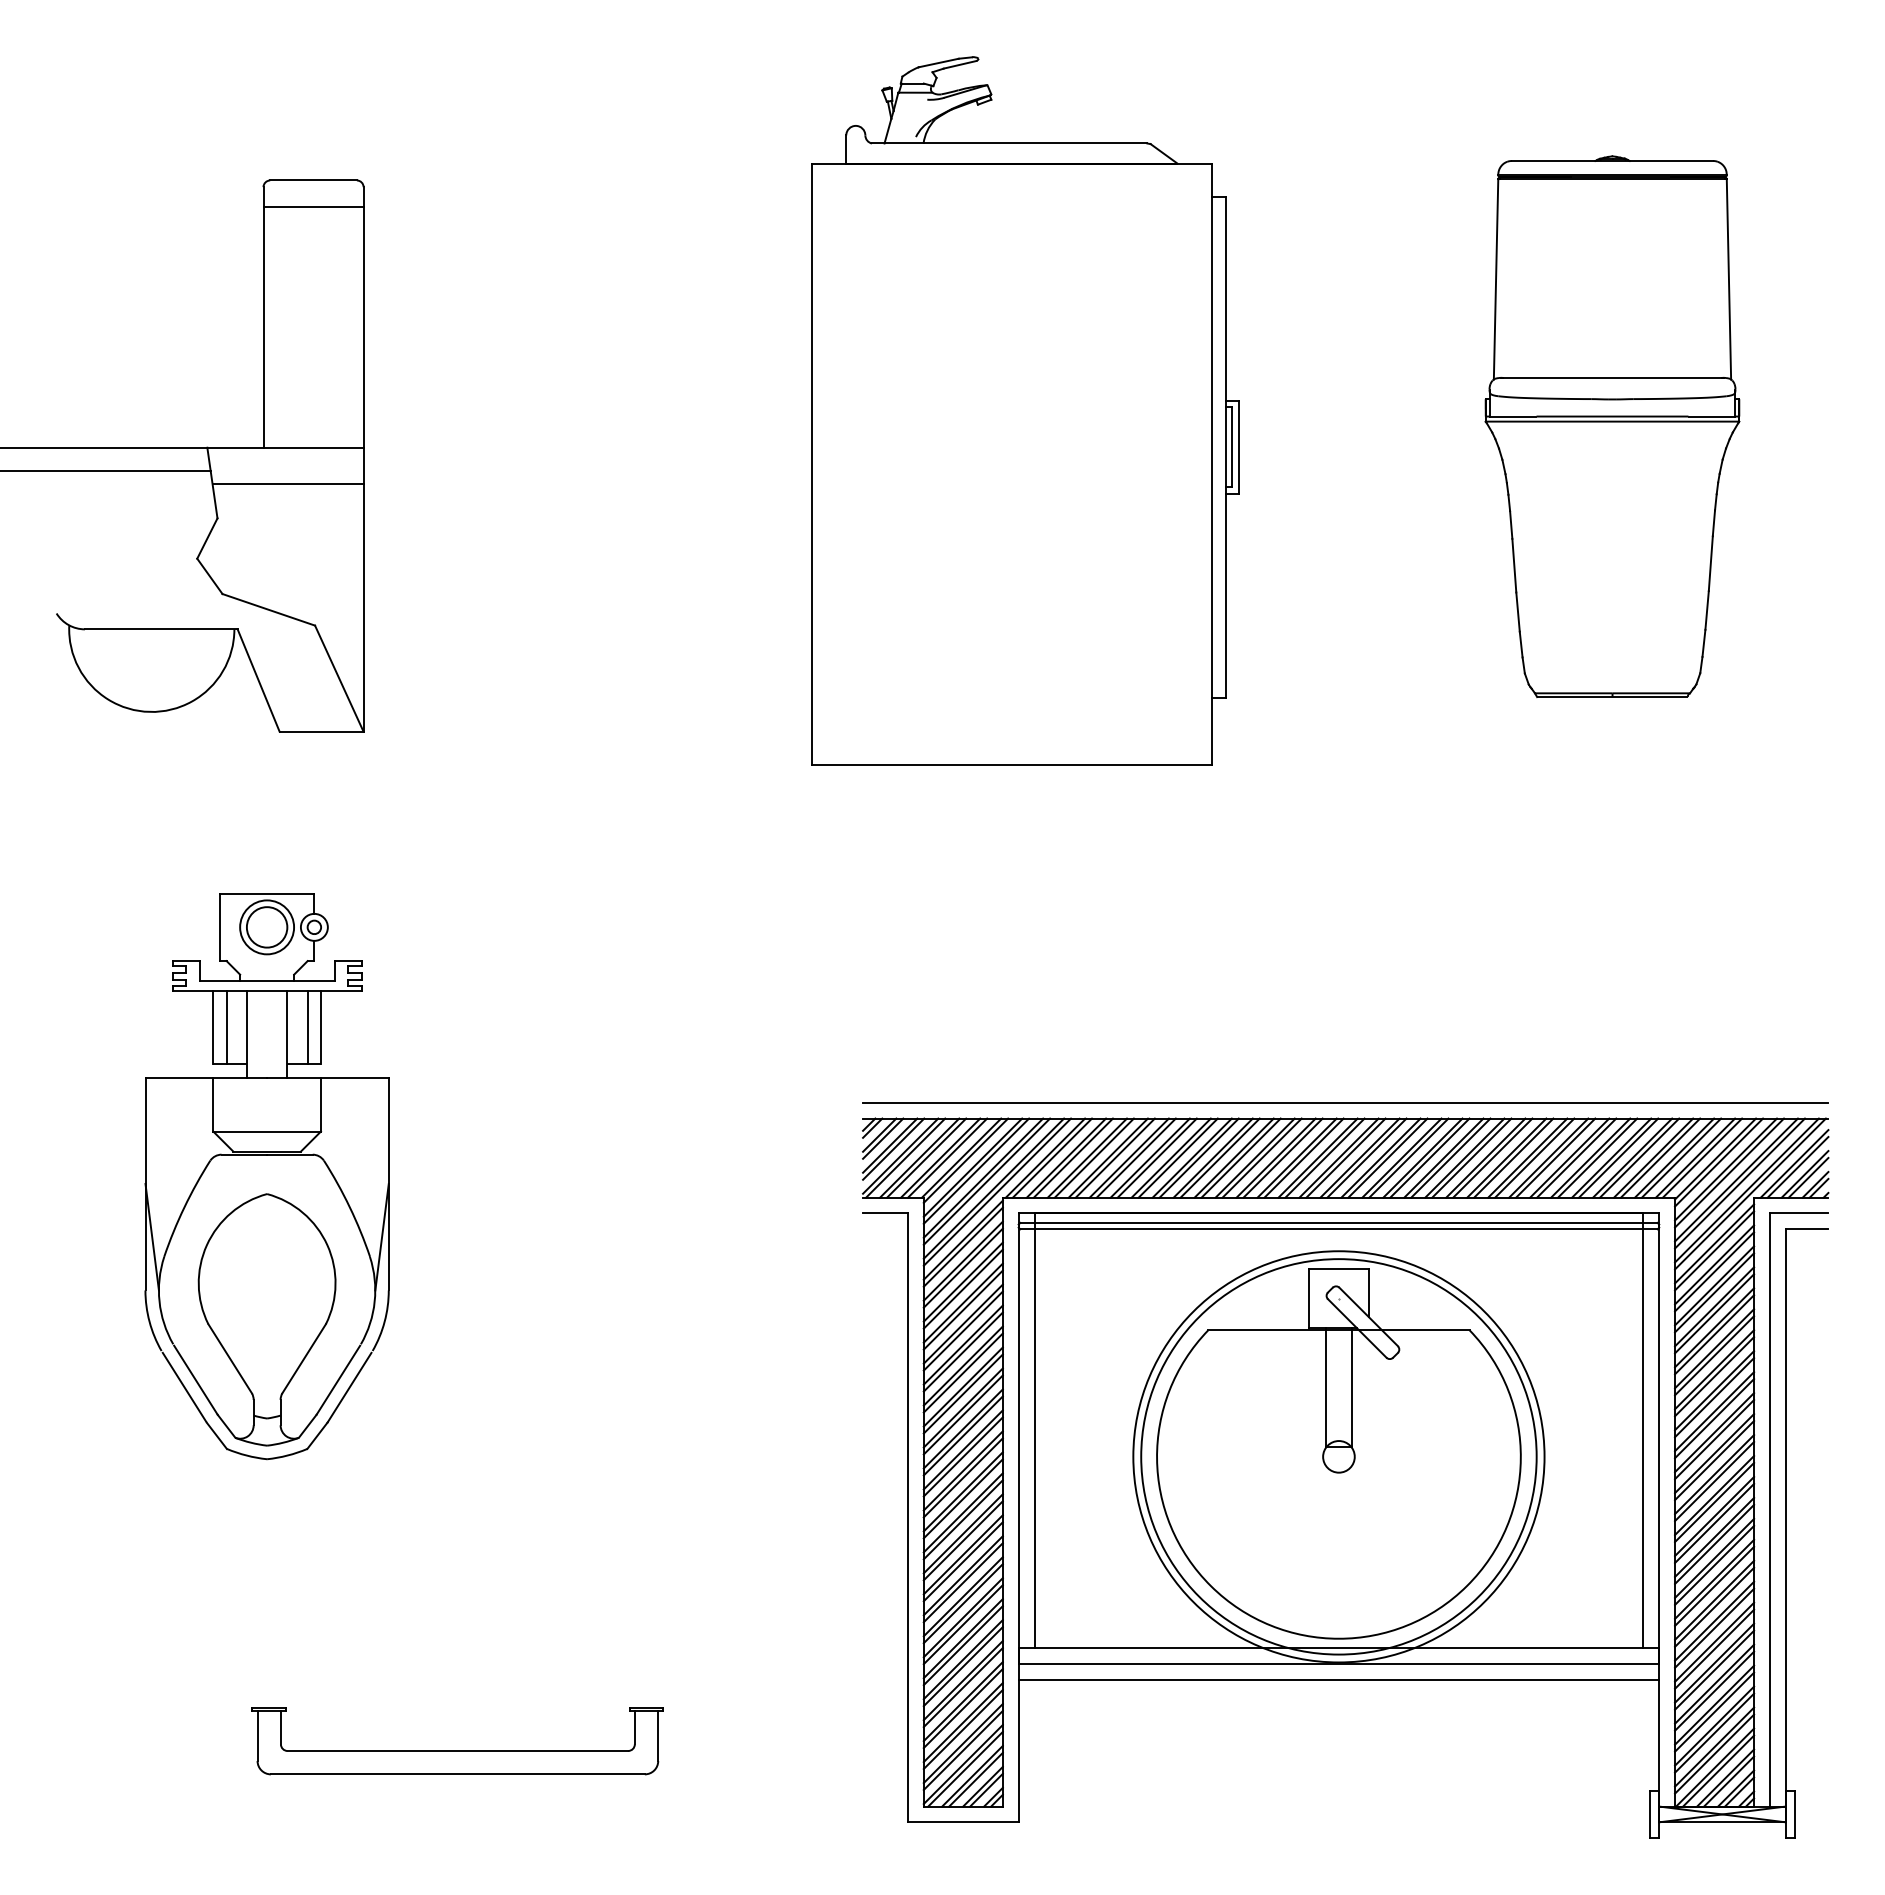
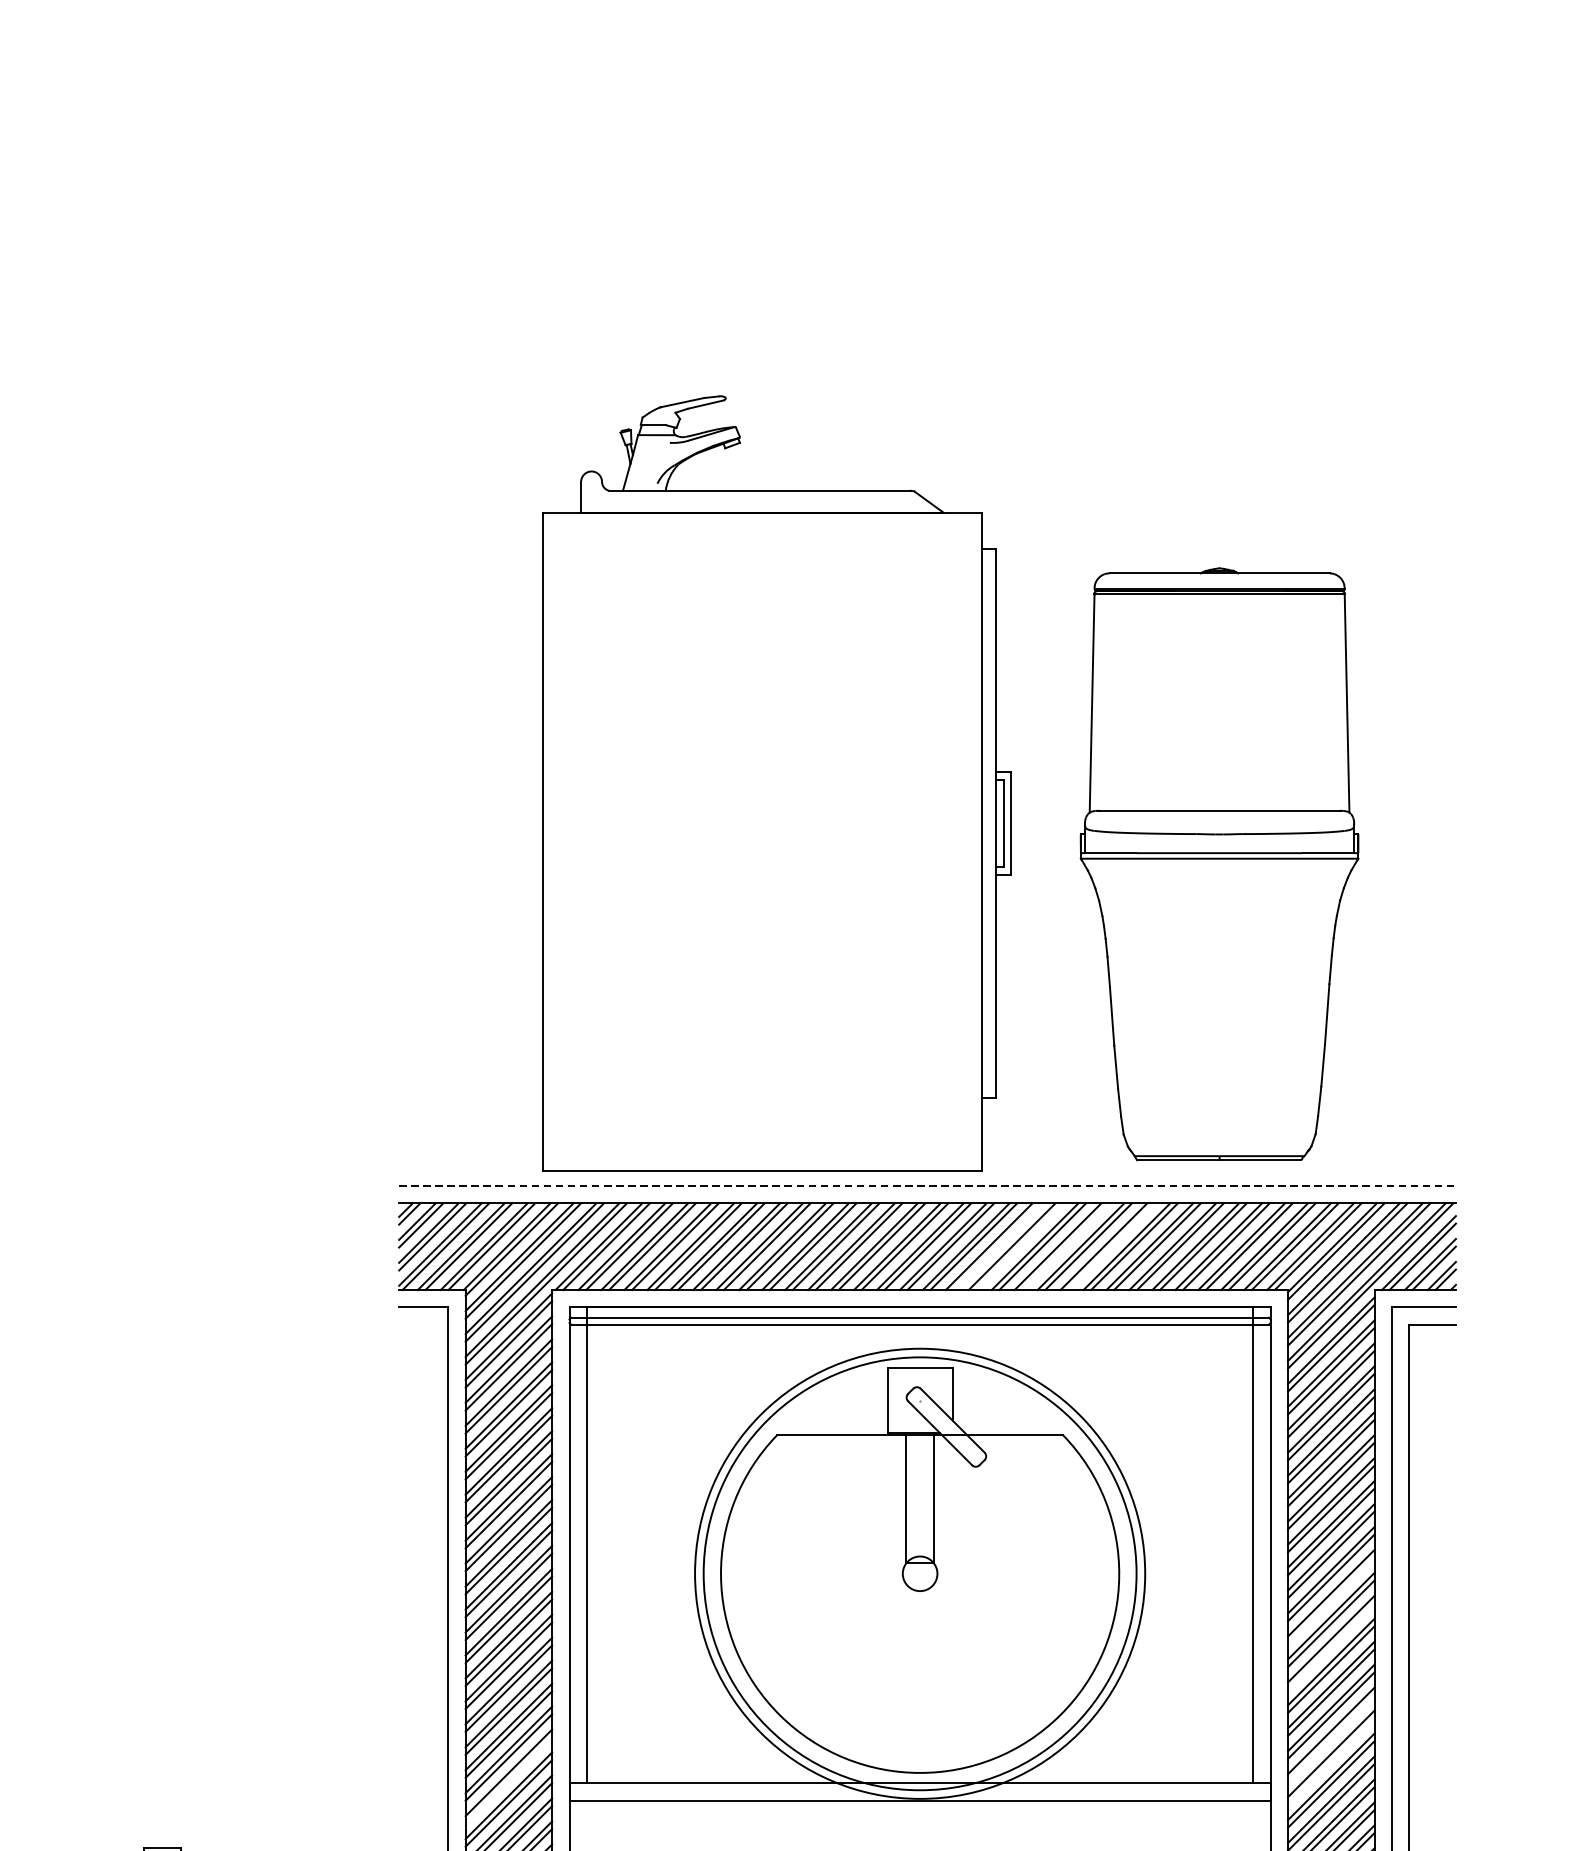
part: (1025, 410) -> (777, 783), moved
part: (1612, 426) -> (1219, 864), moved
line: (1345, 1102) -> (927, 1185), solid -> dashed
line: (1408, 1157) -> (996, 1246), removed
line: (1429, 1157) -> (1019, 1246), removed
line: (1471, 1157) -> (1065, 1246), removed
line: (1513, 1157) -> (1111, 1246), removed
line: (1714, 1481) -> (1331, 1600), removed
line: (1714, 1523) -> (1331, 1646), removed
line: (1714, 1606) -> (1331, 1737), removed
line: (1714, 1627) -> (1331, 1760), removed
line: (962, 1645) -> (508, 1780), removed
line: (1338, 1680) -> (919, 1818), removed

